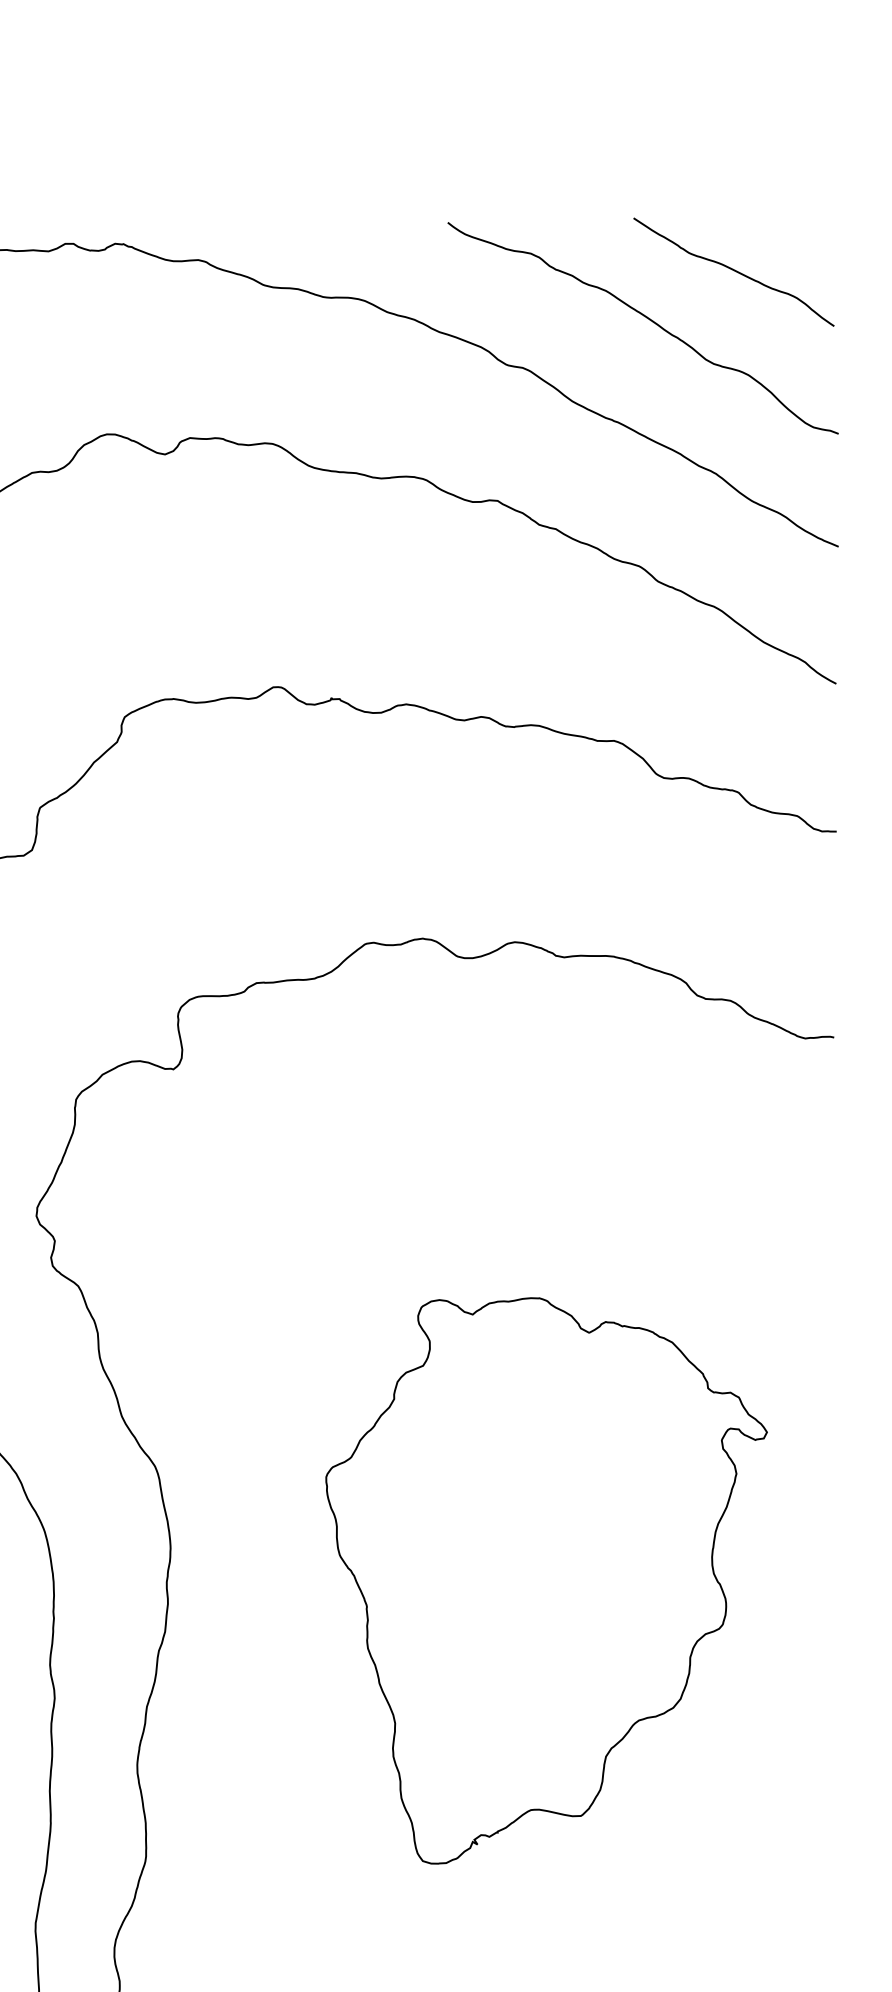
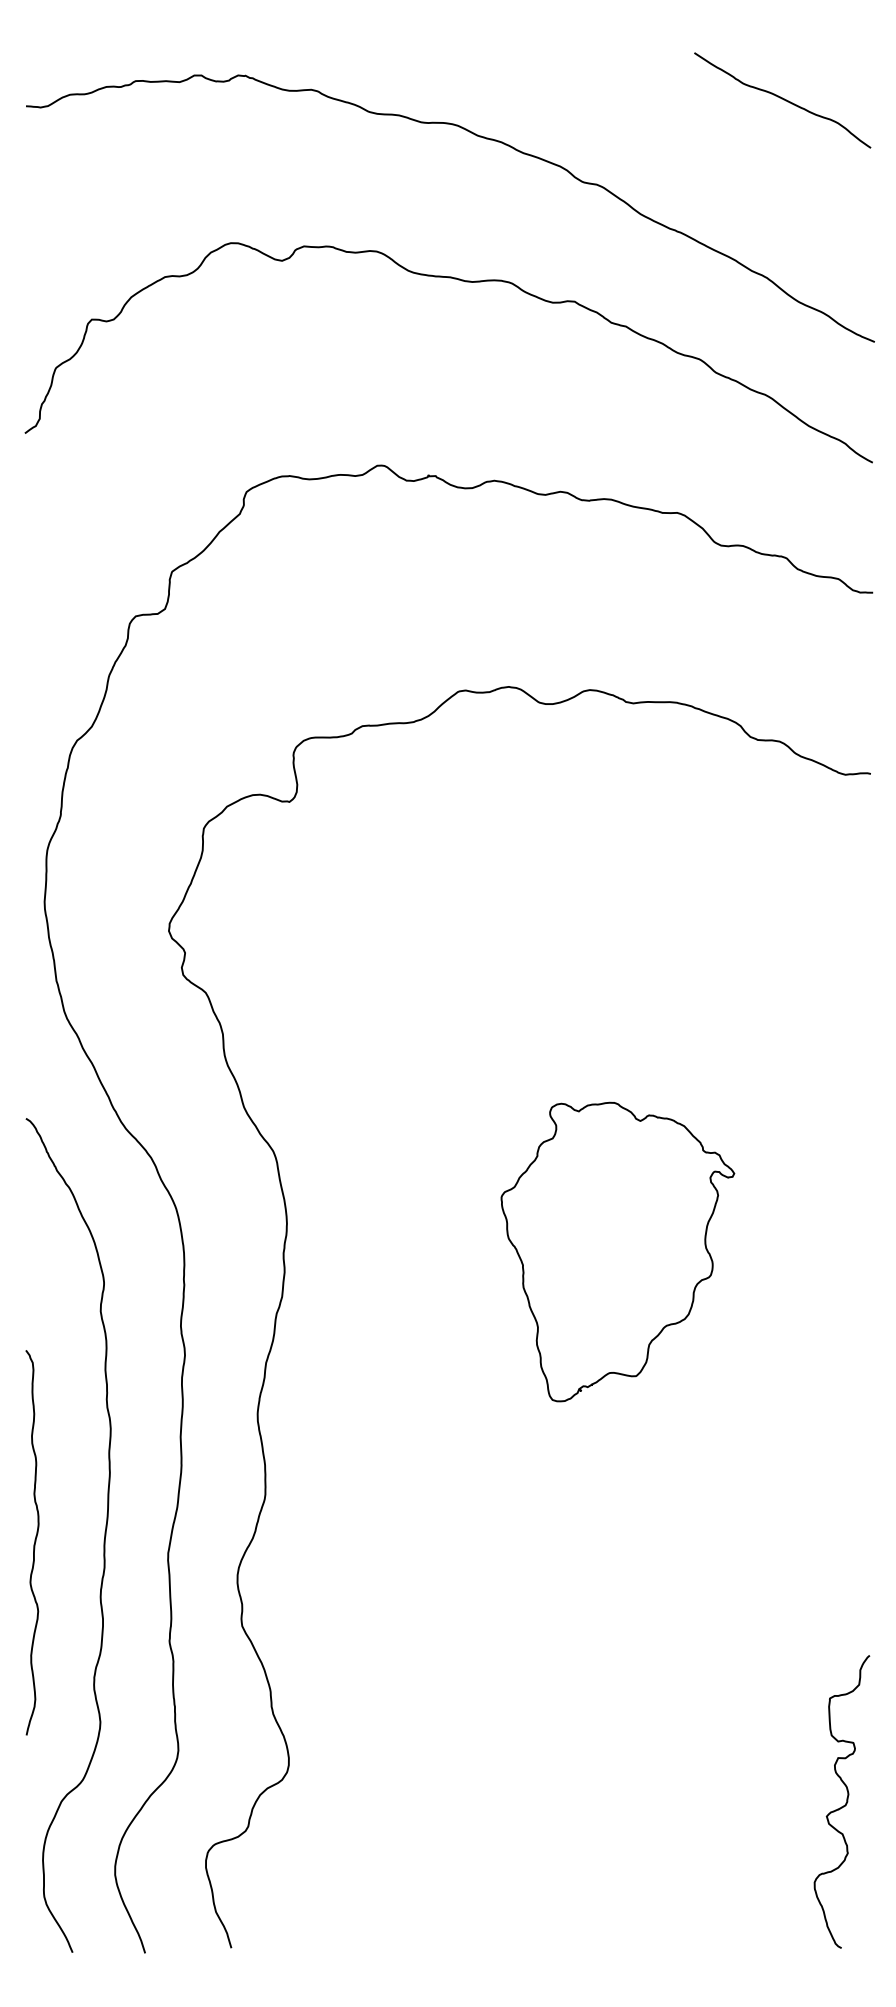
curve: (648, 319) -> (707, 142), removed
part: (546, 1580) -> (617, 1251), size x0.6

